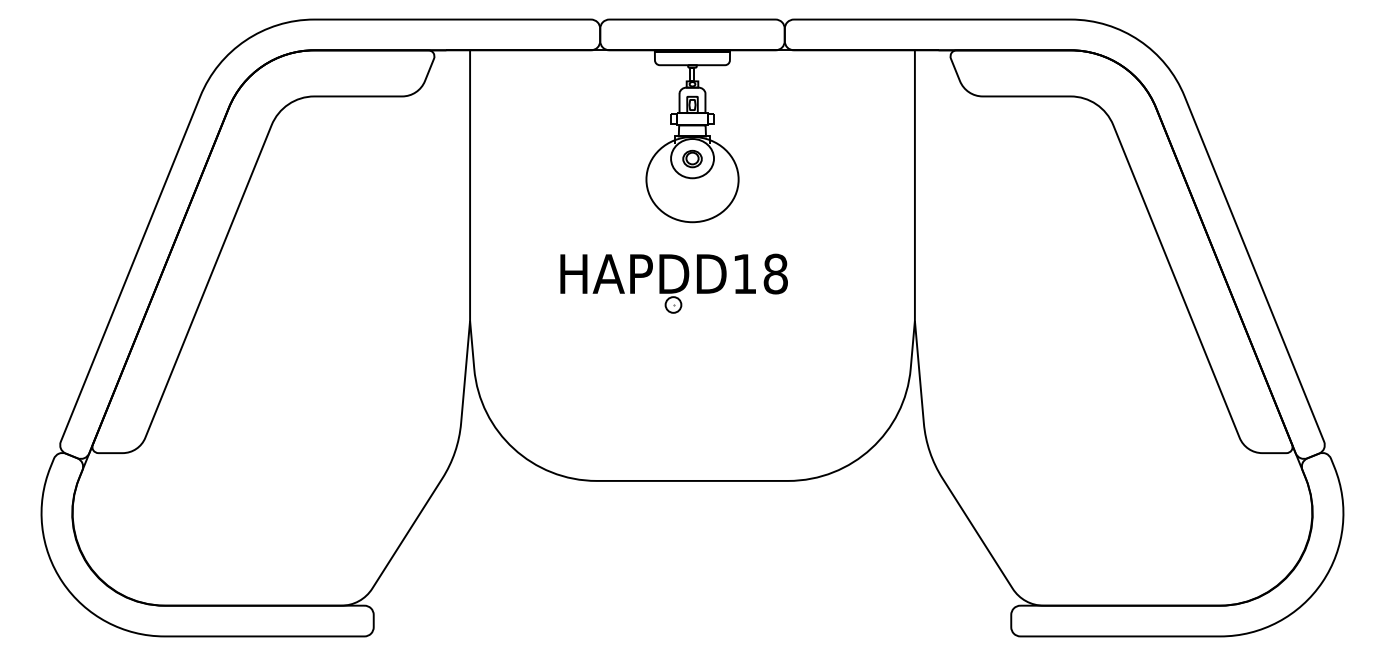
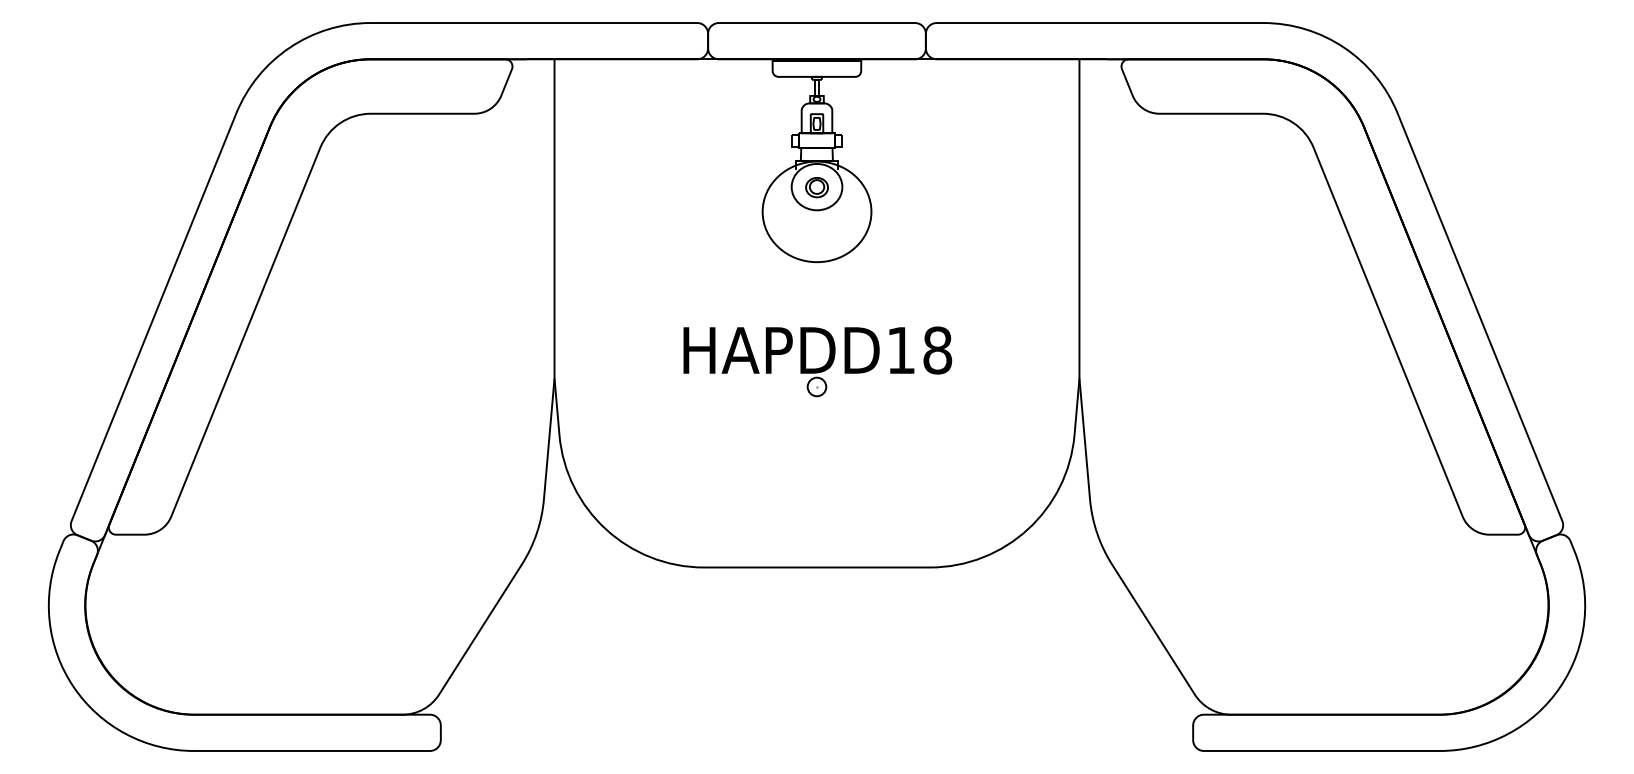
part: (673, 283) -> (817, 361), moved

